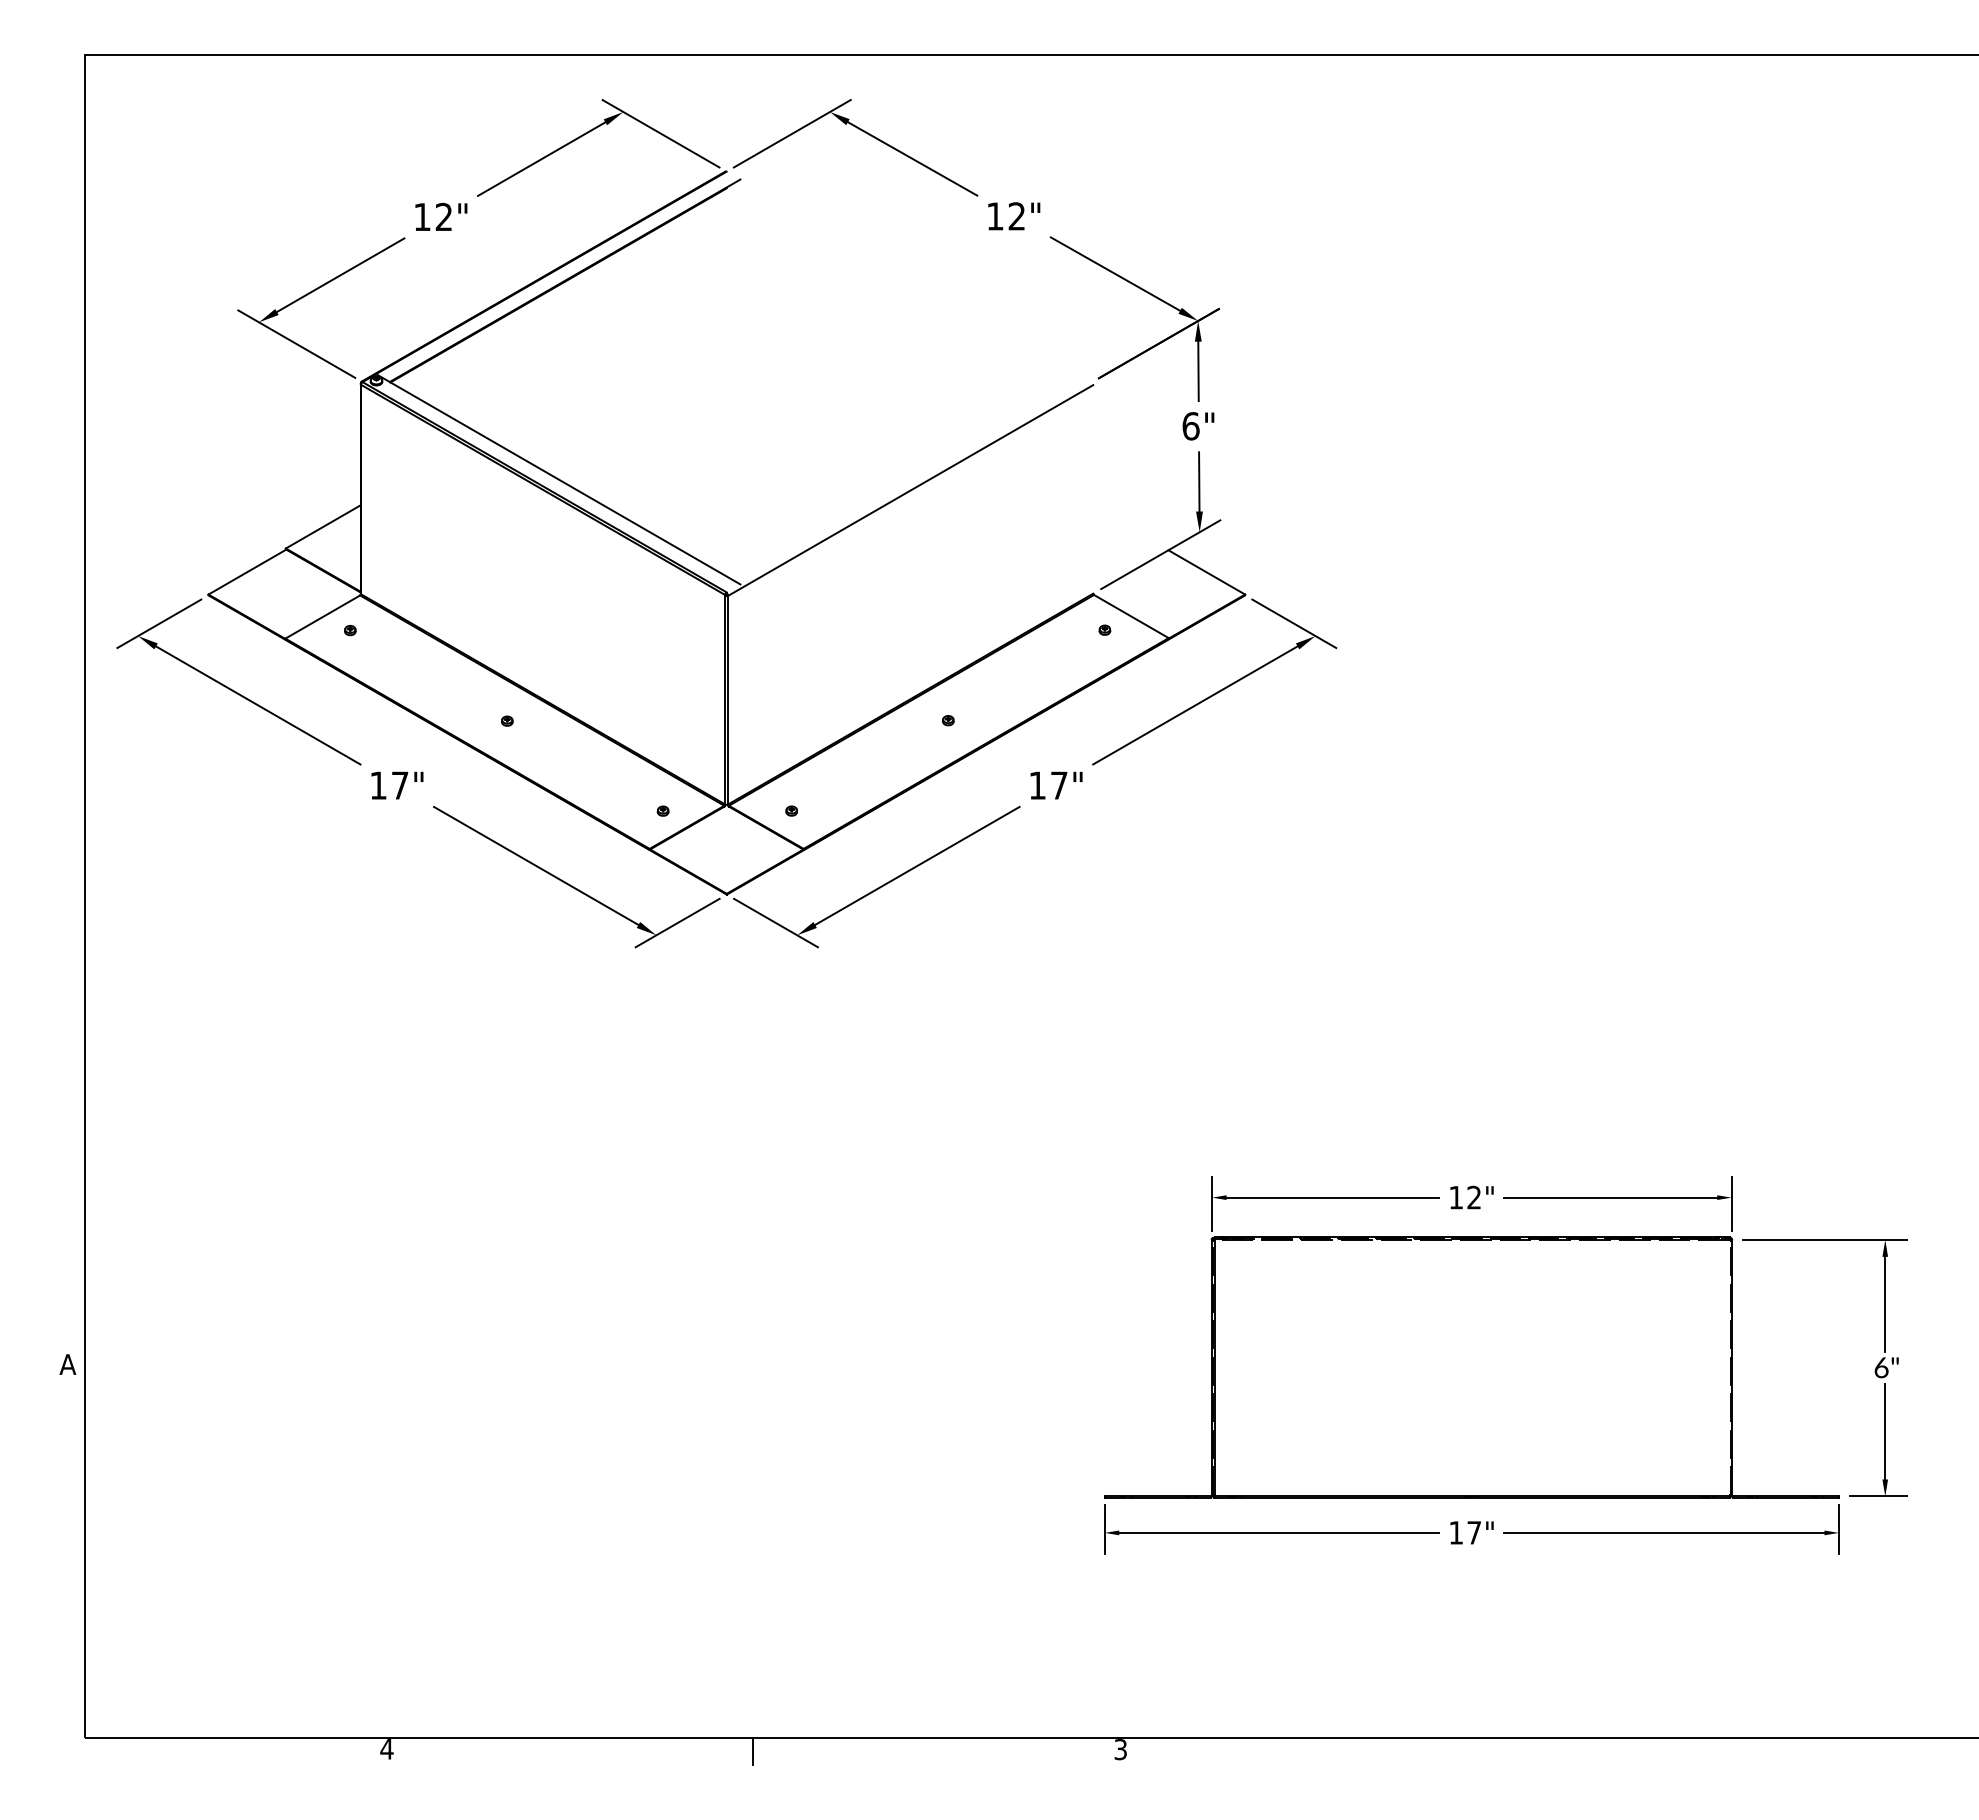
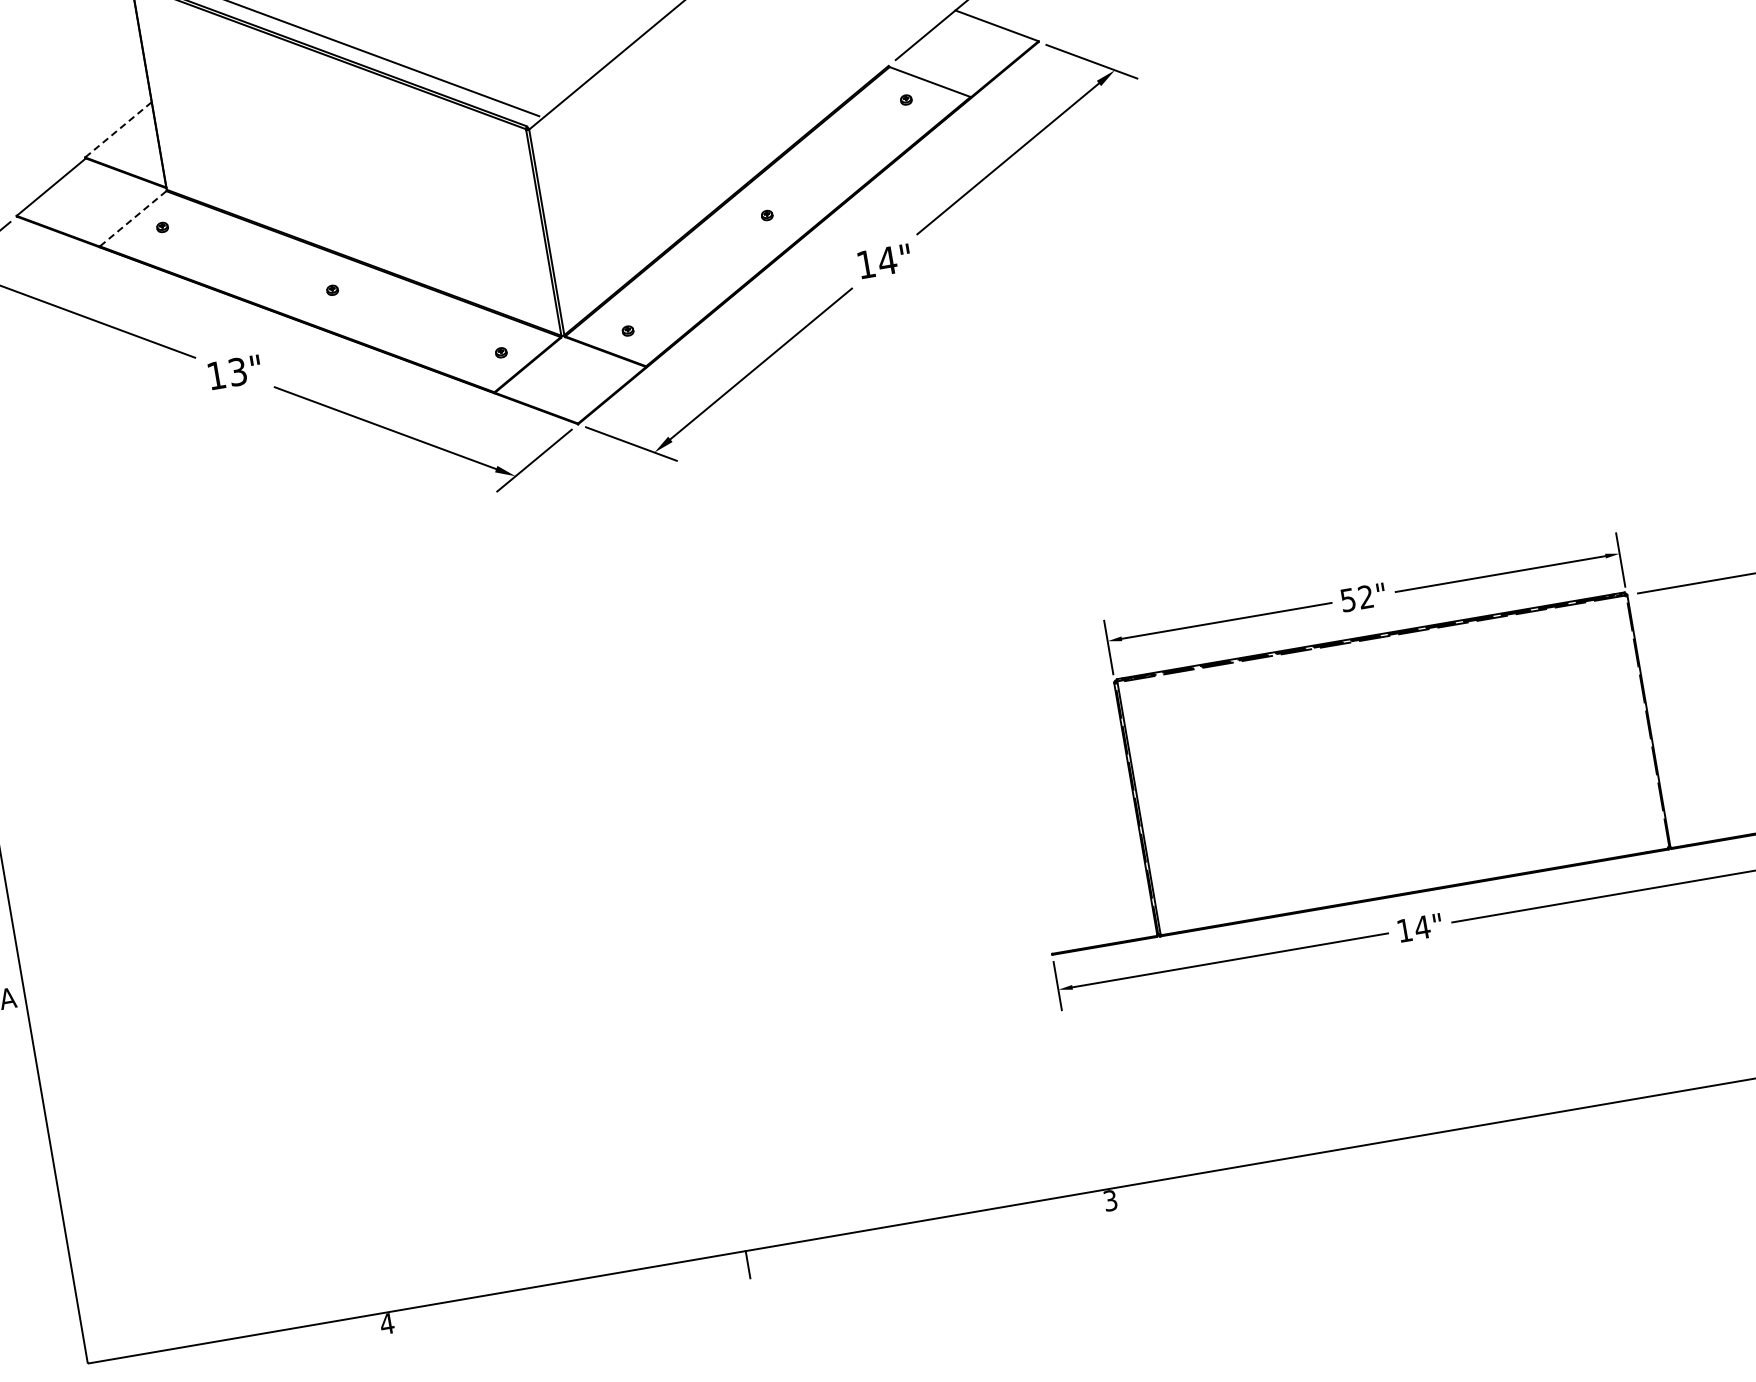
line: (322, 527) -> (117, 130), solid -> dashed
line: (322, 617) -> (132, 219), solid -> dashed
text: (400, 785) -> (238, 371), 17" -> 13"
text: (1059, 785) -> (887, 260), 17" -> 14"
text: (1455, 1197) -> (1347, 600), 12" -> 52"
text: (1473, 1532) -> (1421, 927), 17" -> 14"

